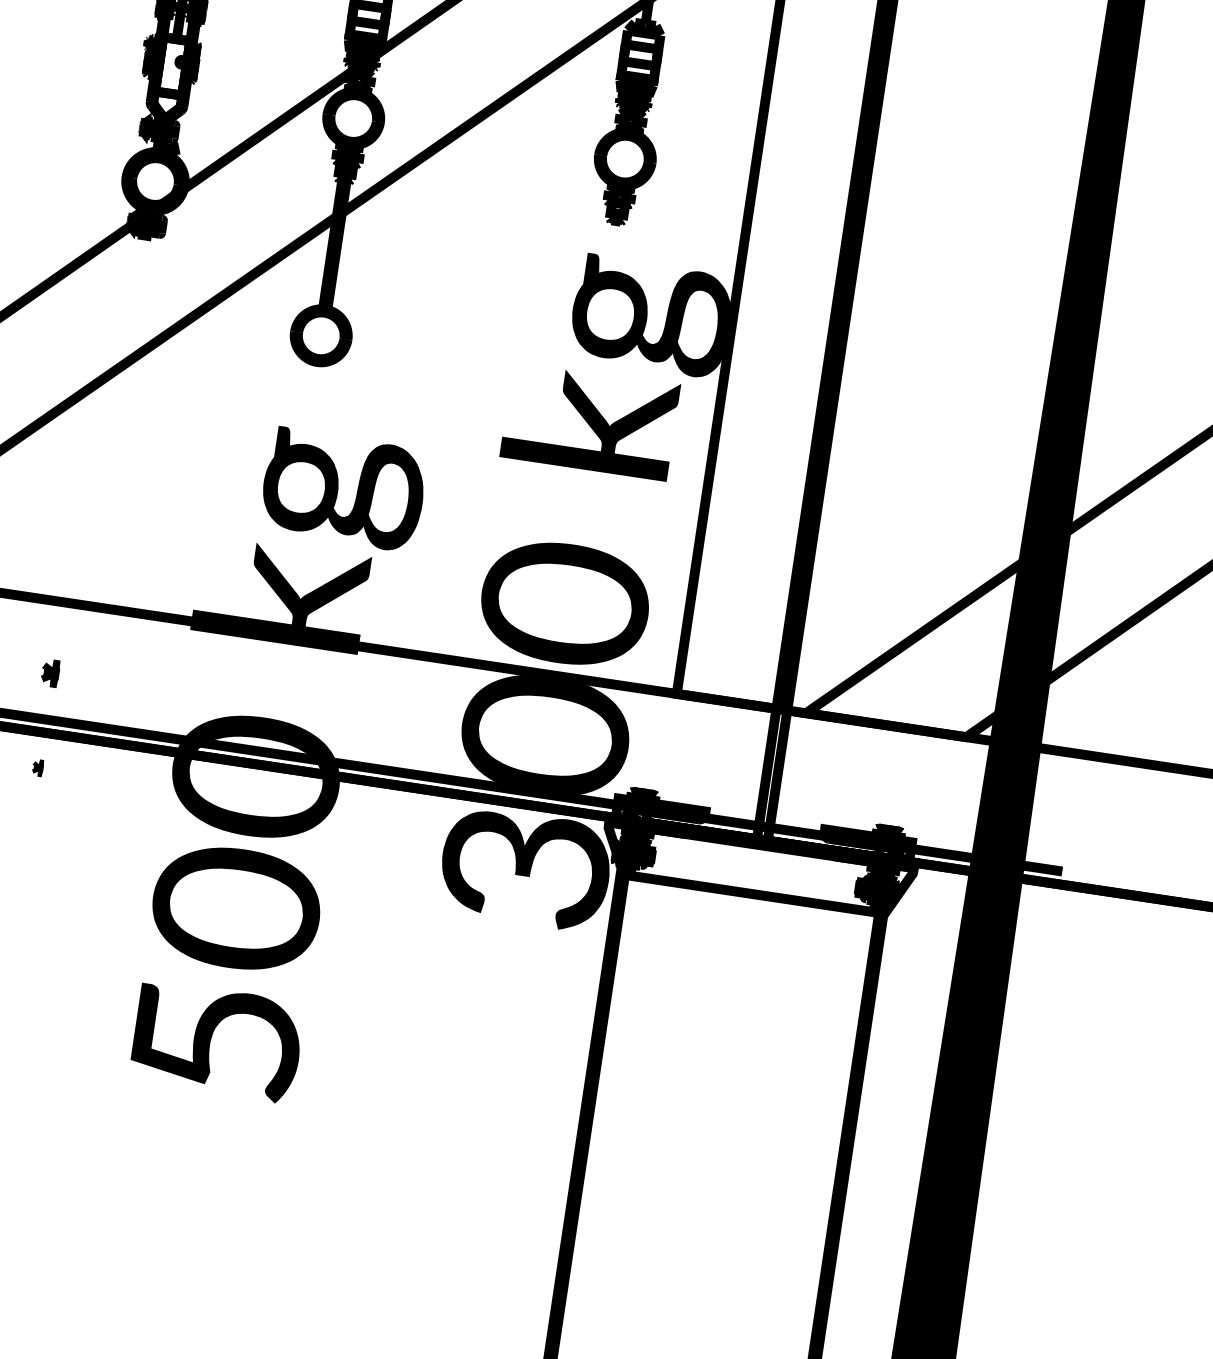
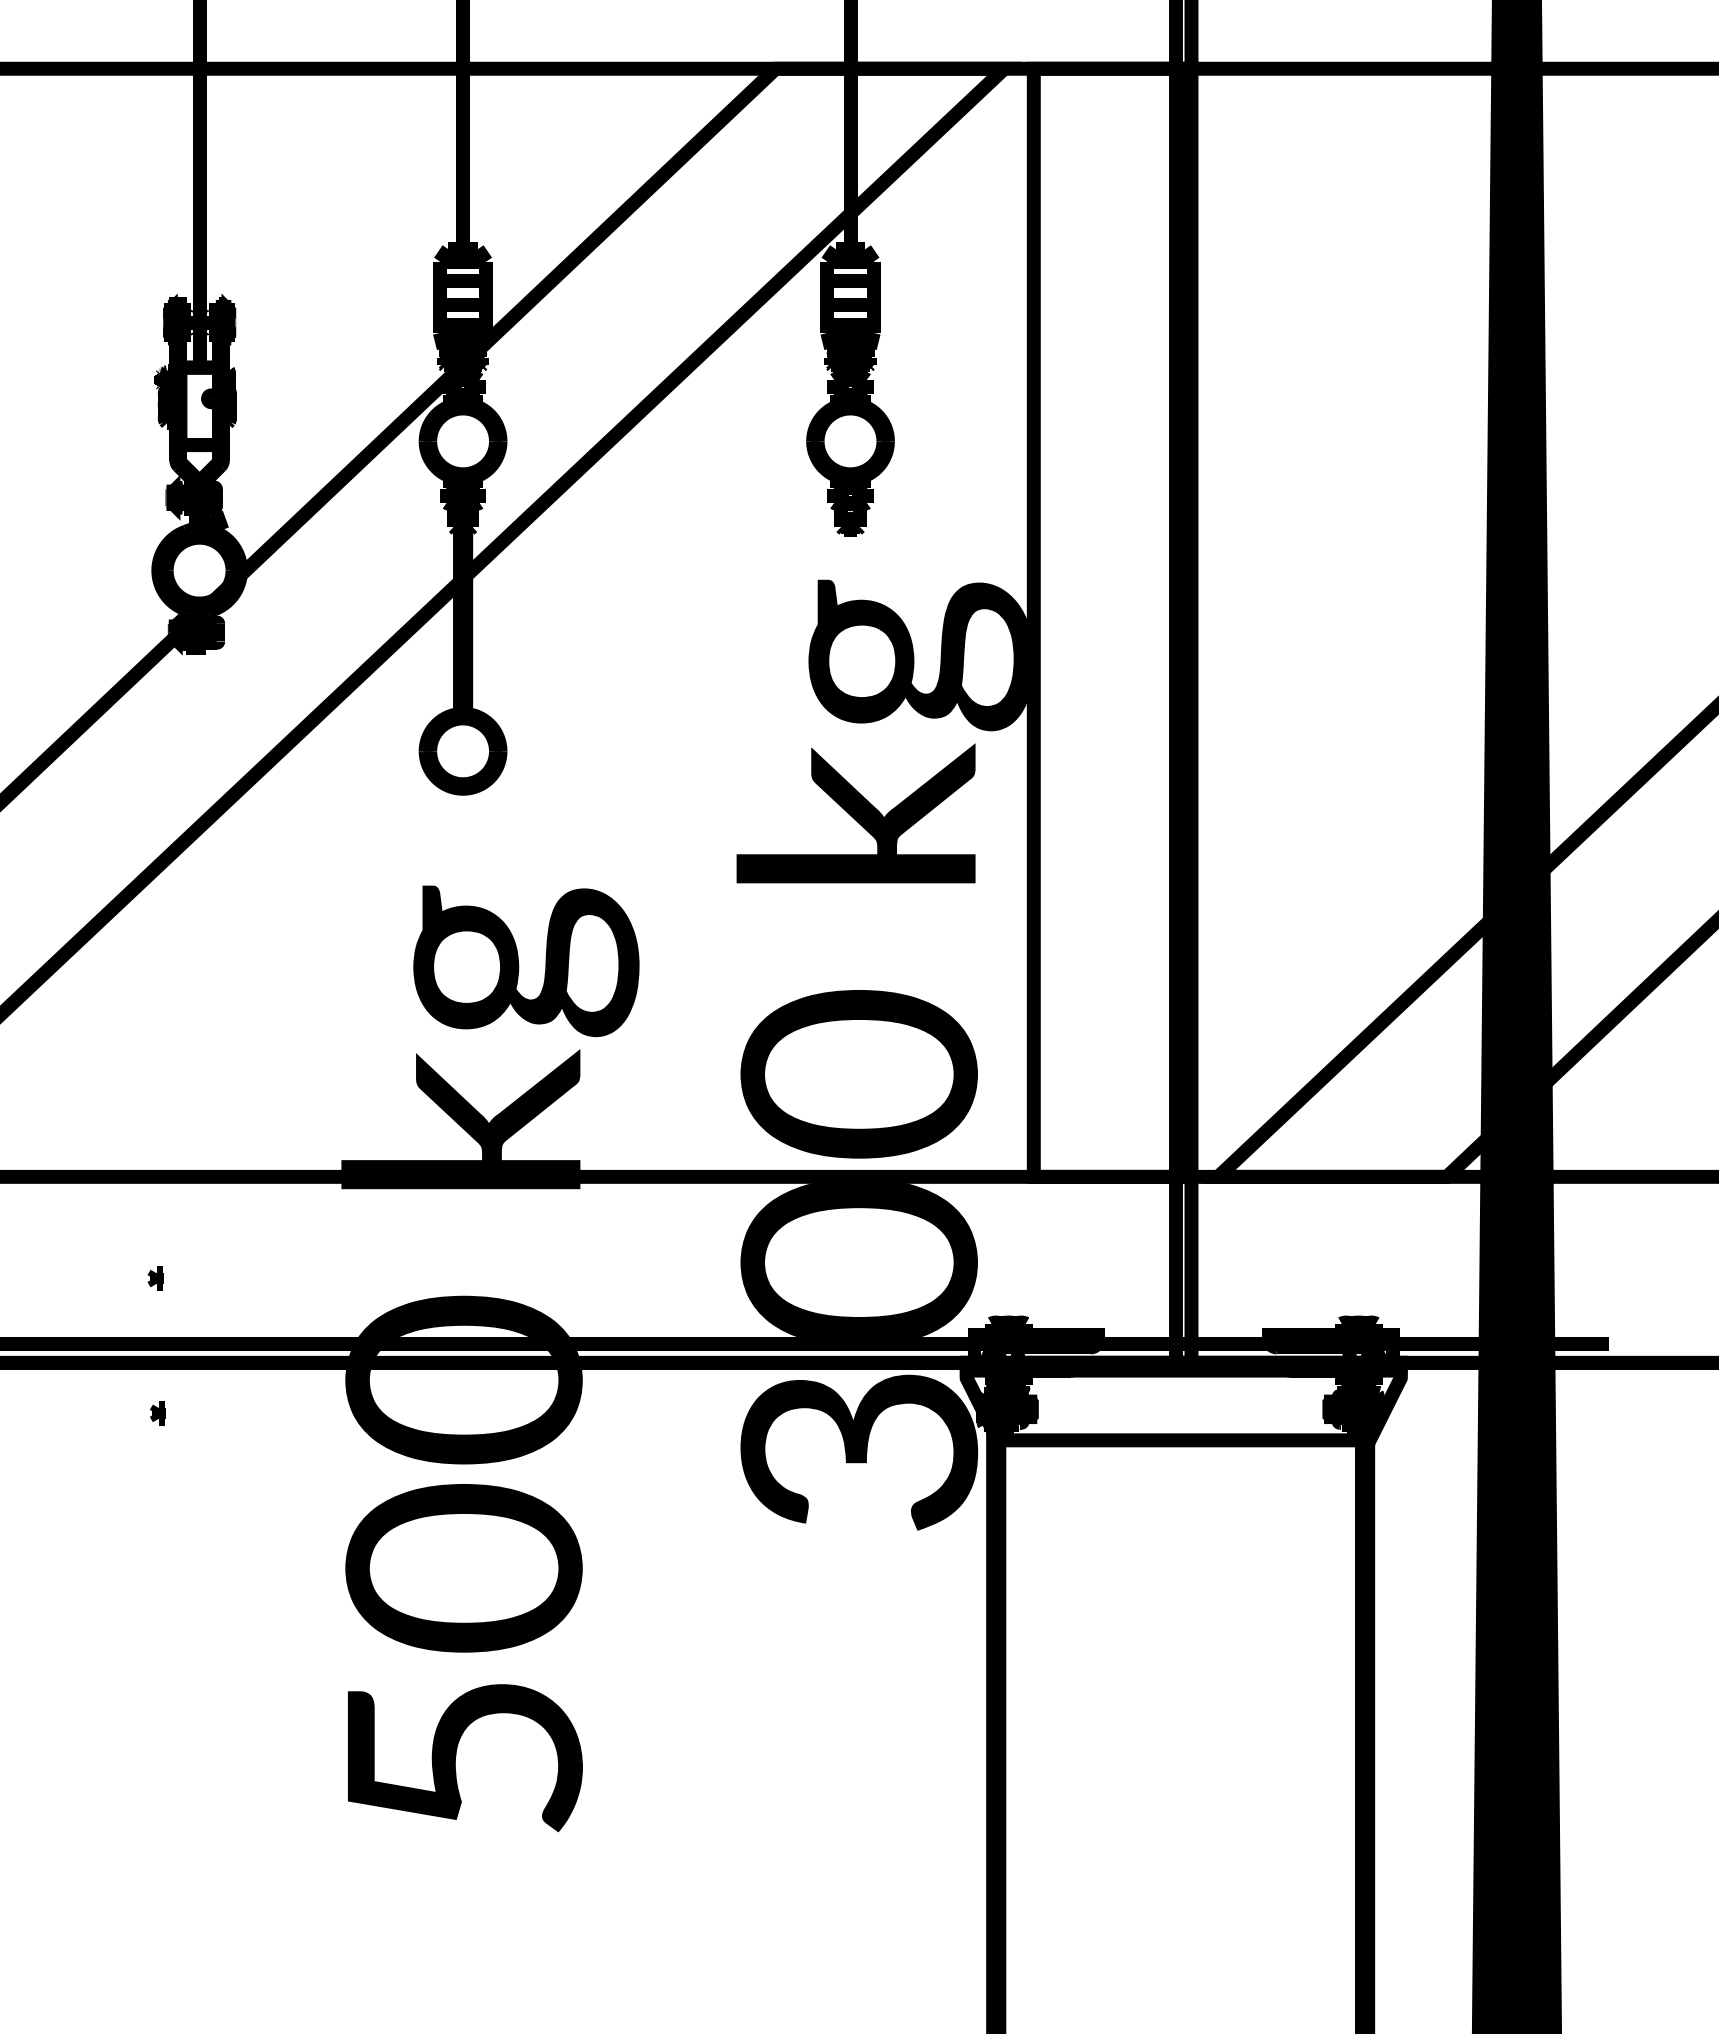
part: (50, 673) -> (155, 1278), size x0.62

